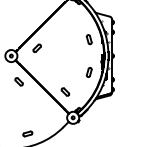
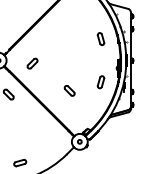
part: (36, 47) -> (31, 62), moved
part: (65, 91) -> (69, 90), moved

